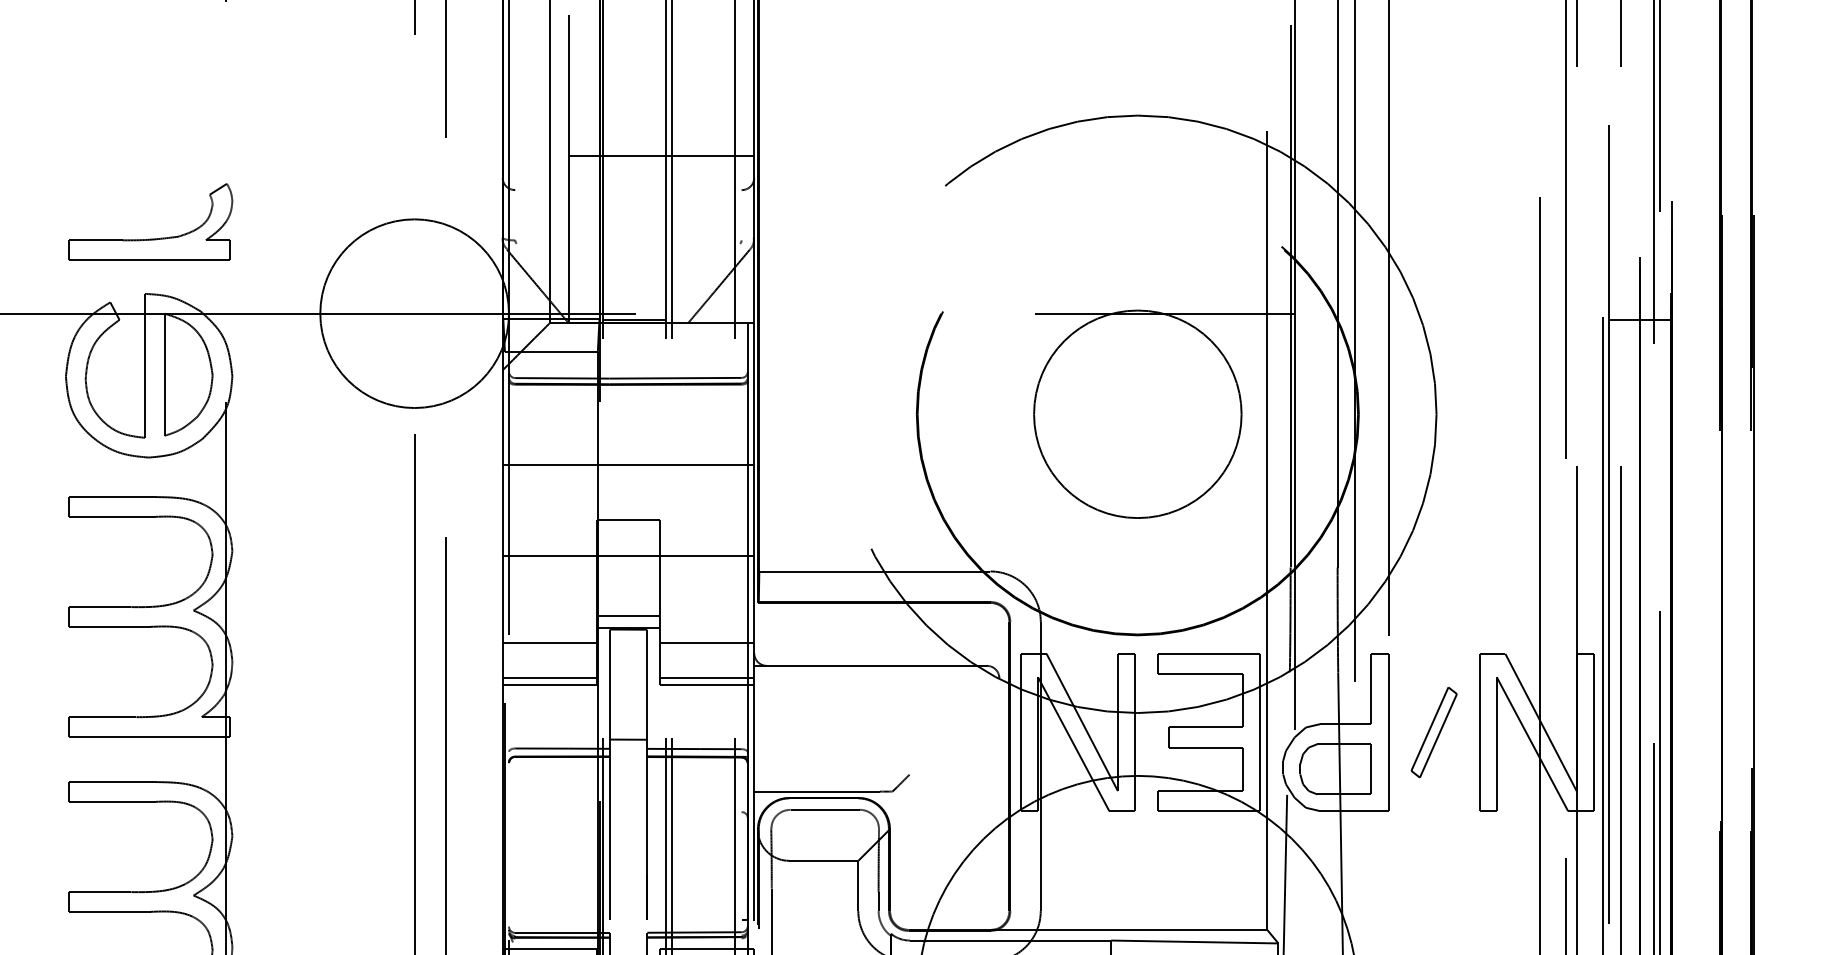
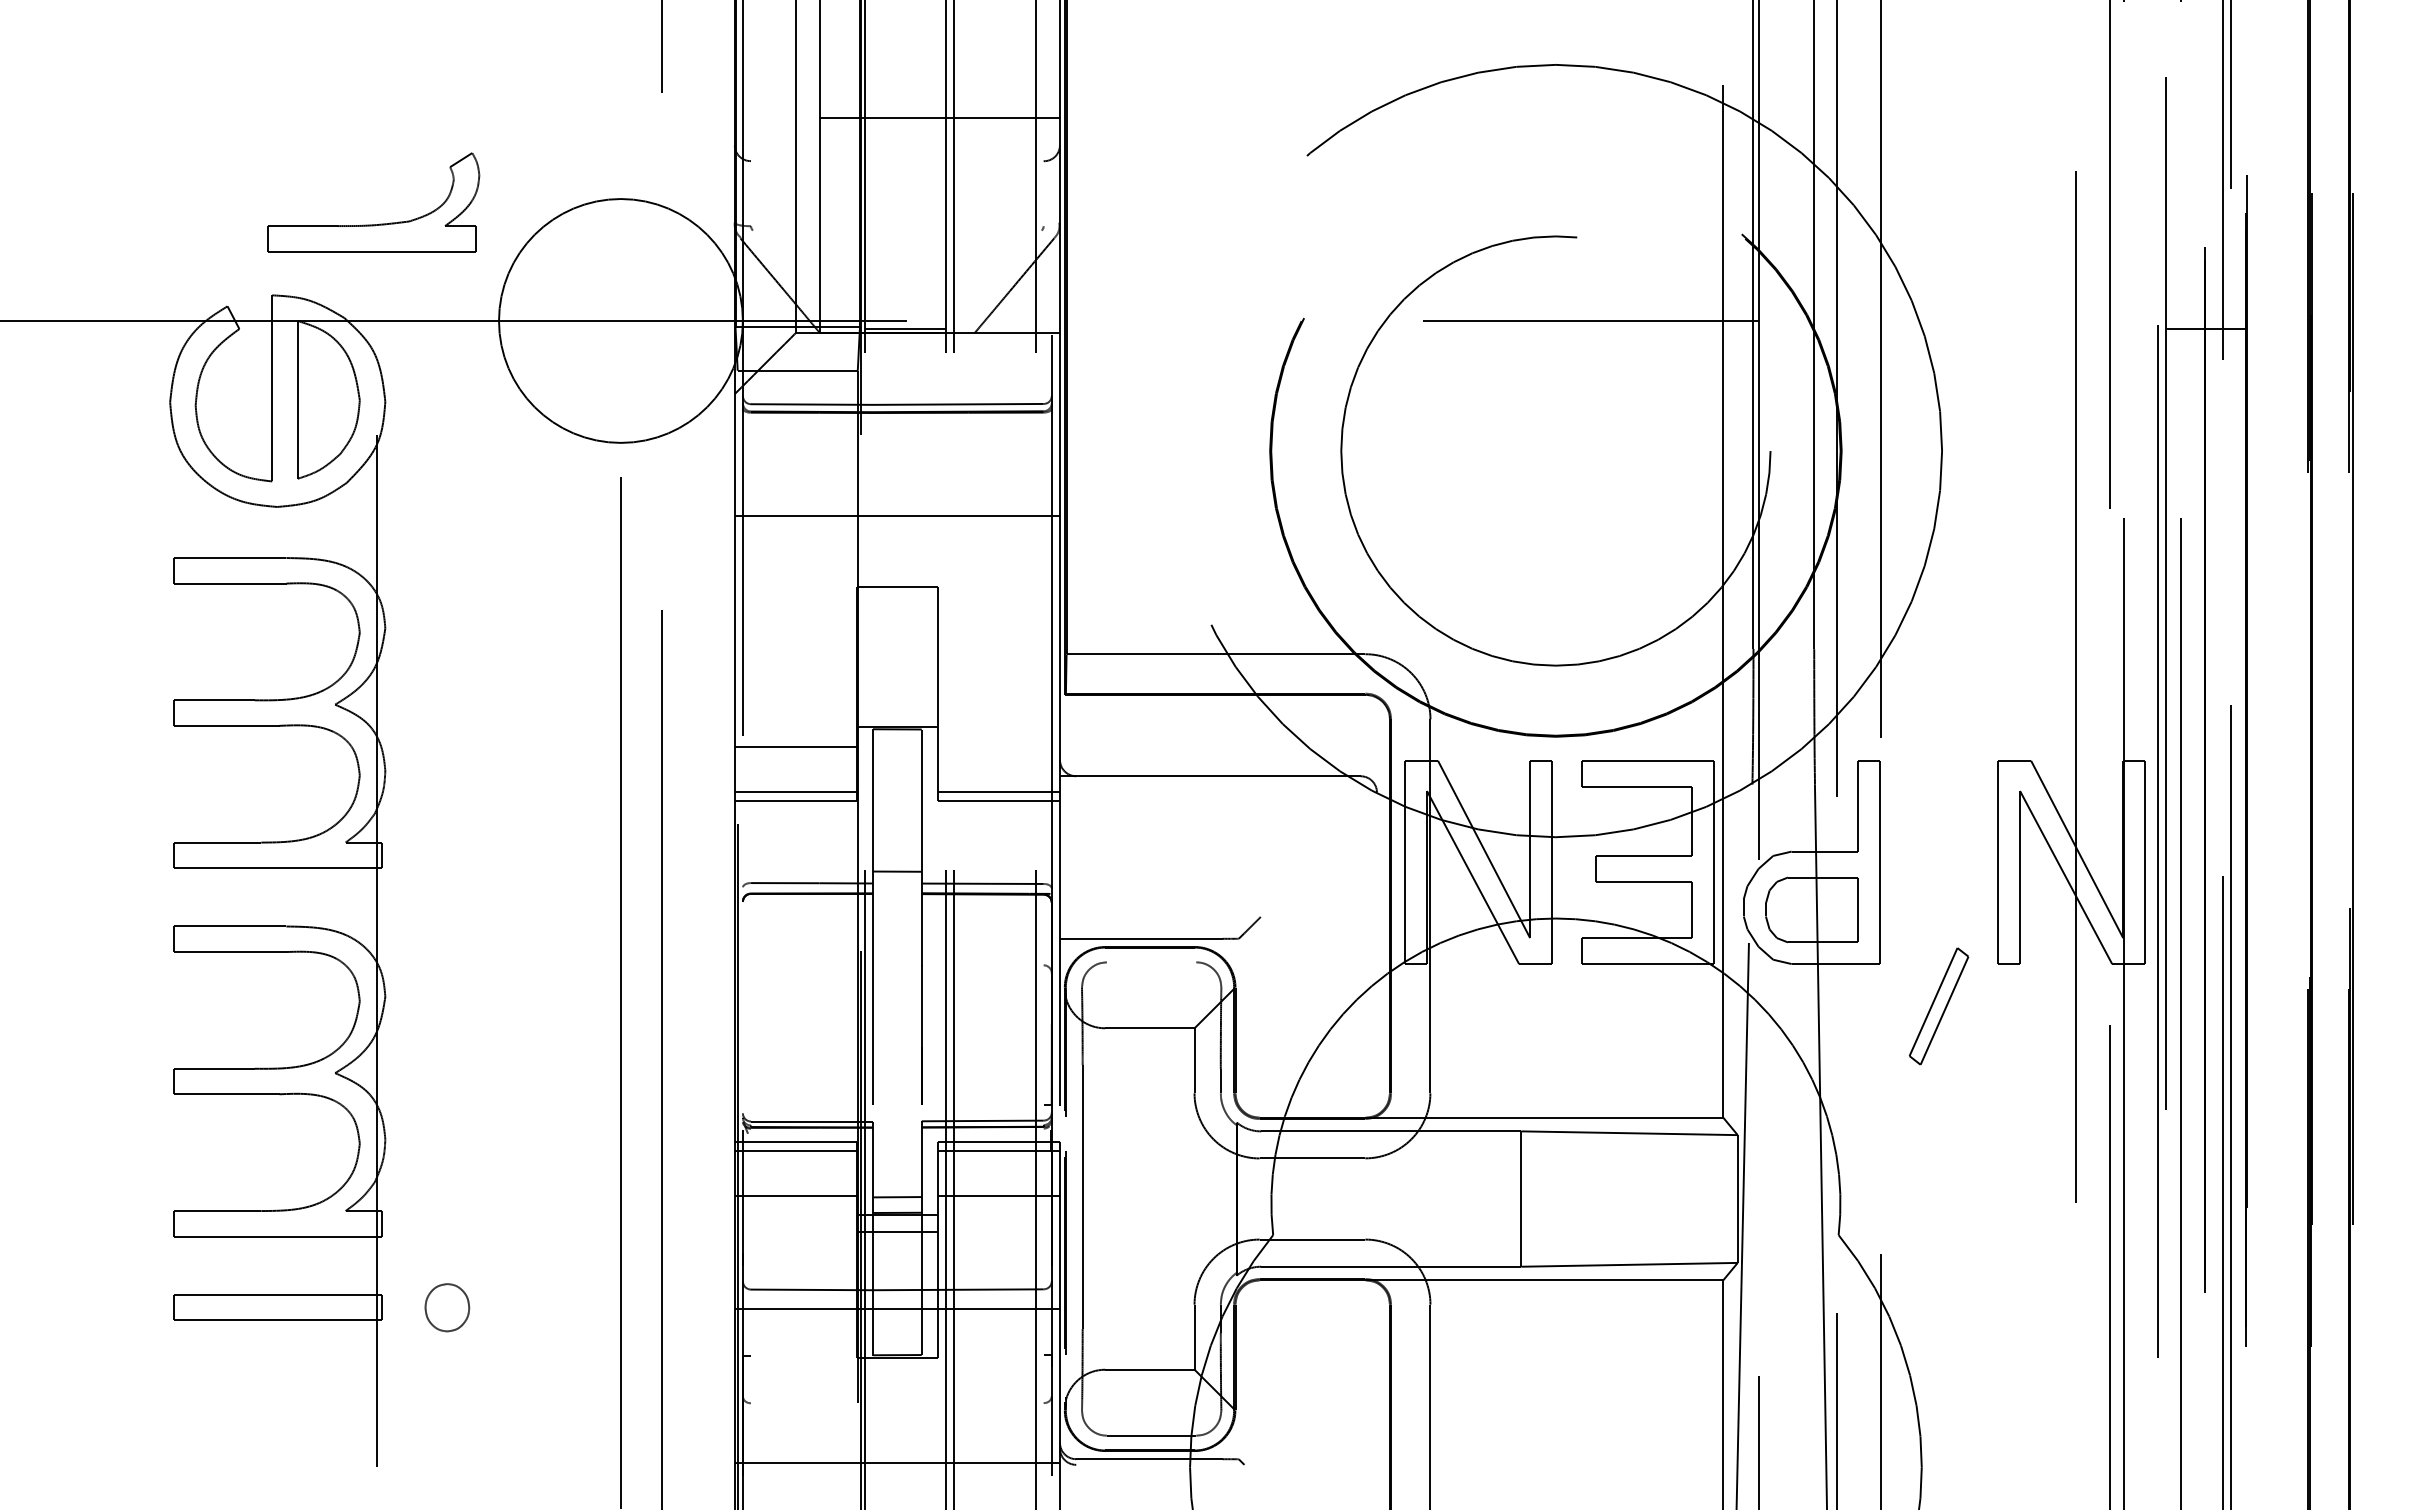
part: (155, 238) -> (379, 223), moved
circle: (1137, 413) -> (1555, 450), size x1.6
line: (627, 555) -> (896, 633), removed
line: (628, 615) -> (897, 711), removed
line: (706, 642) -> (998, 746), removed
part: (1434, 732) -> (1939, 1006), moved
line: (825, 809) -> (1151, 962), removed

